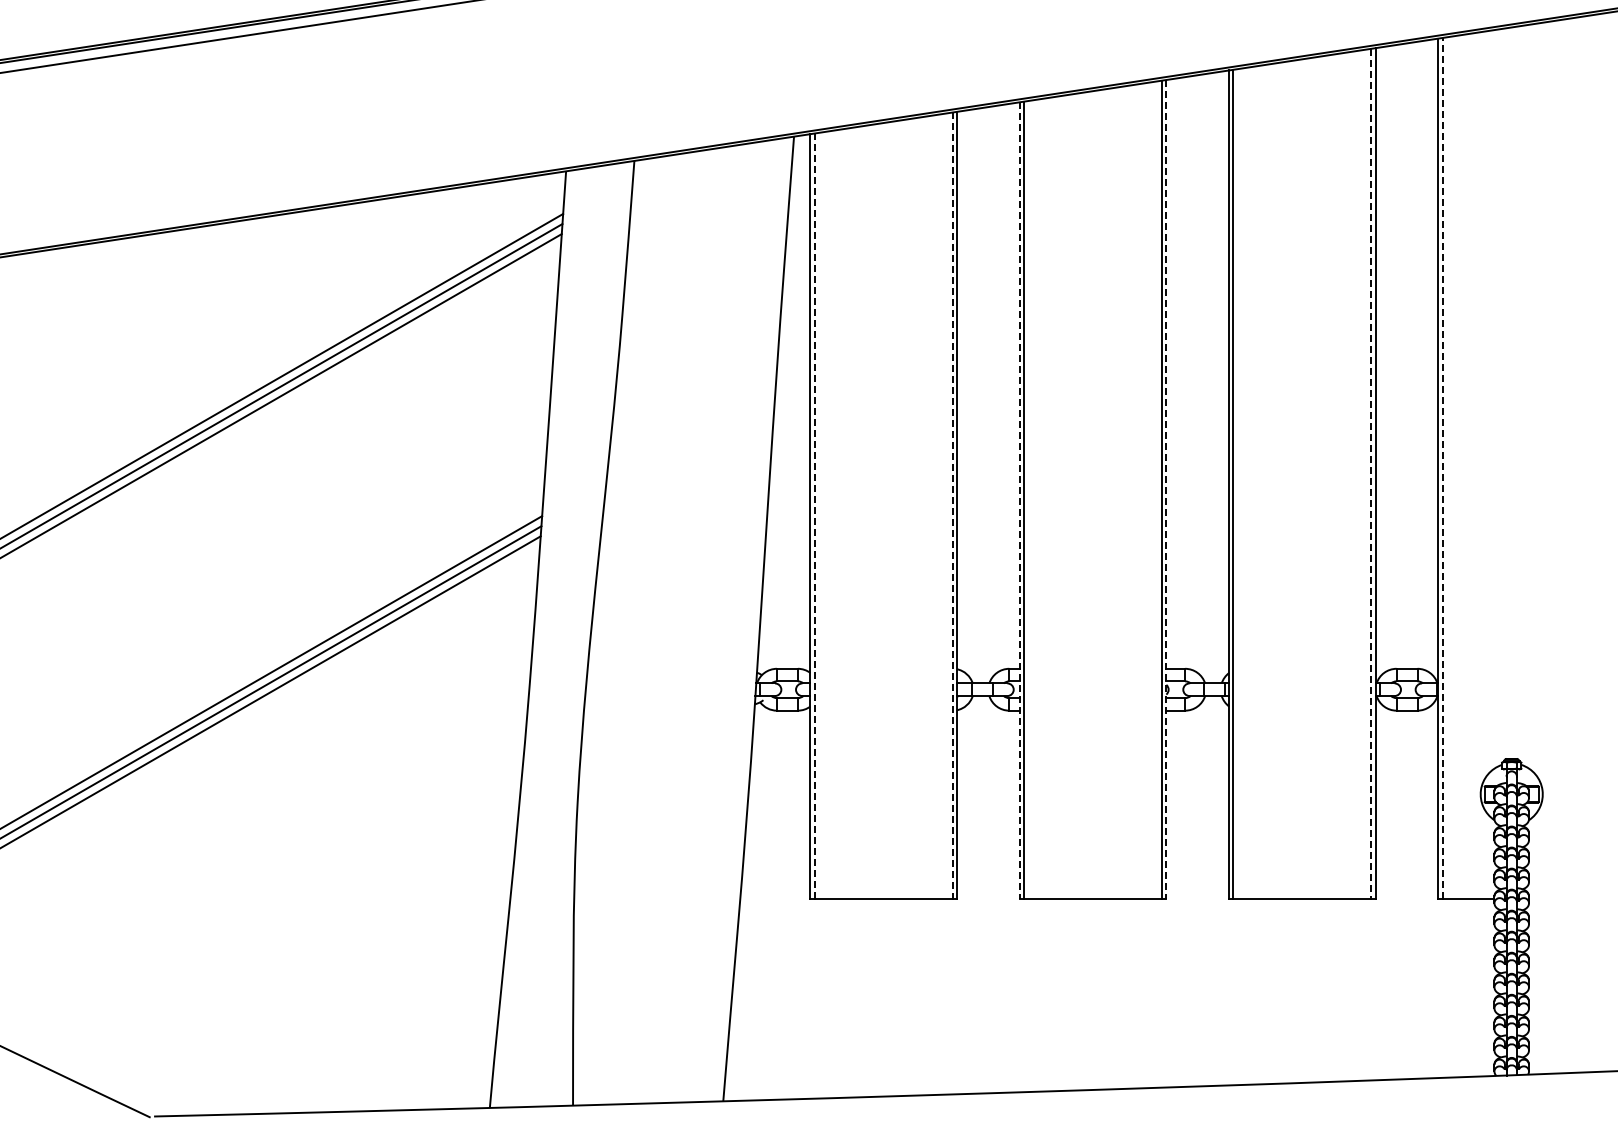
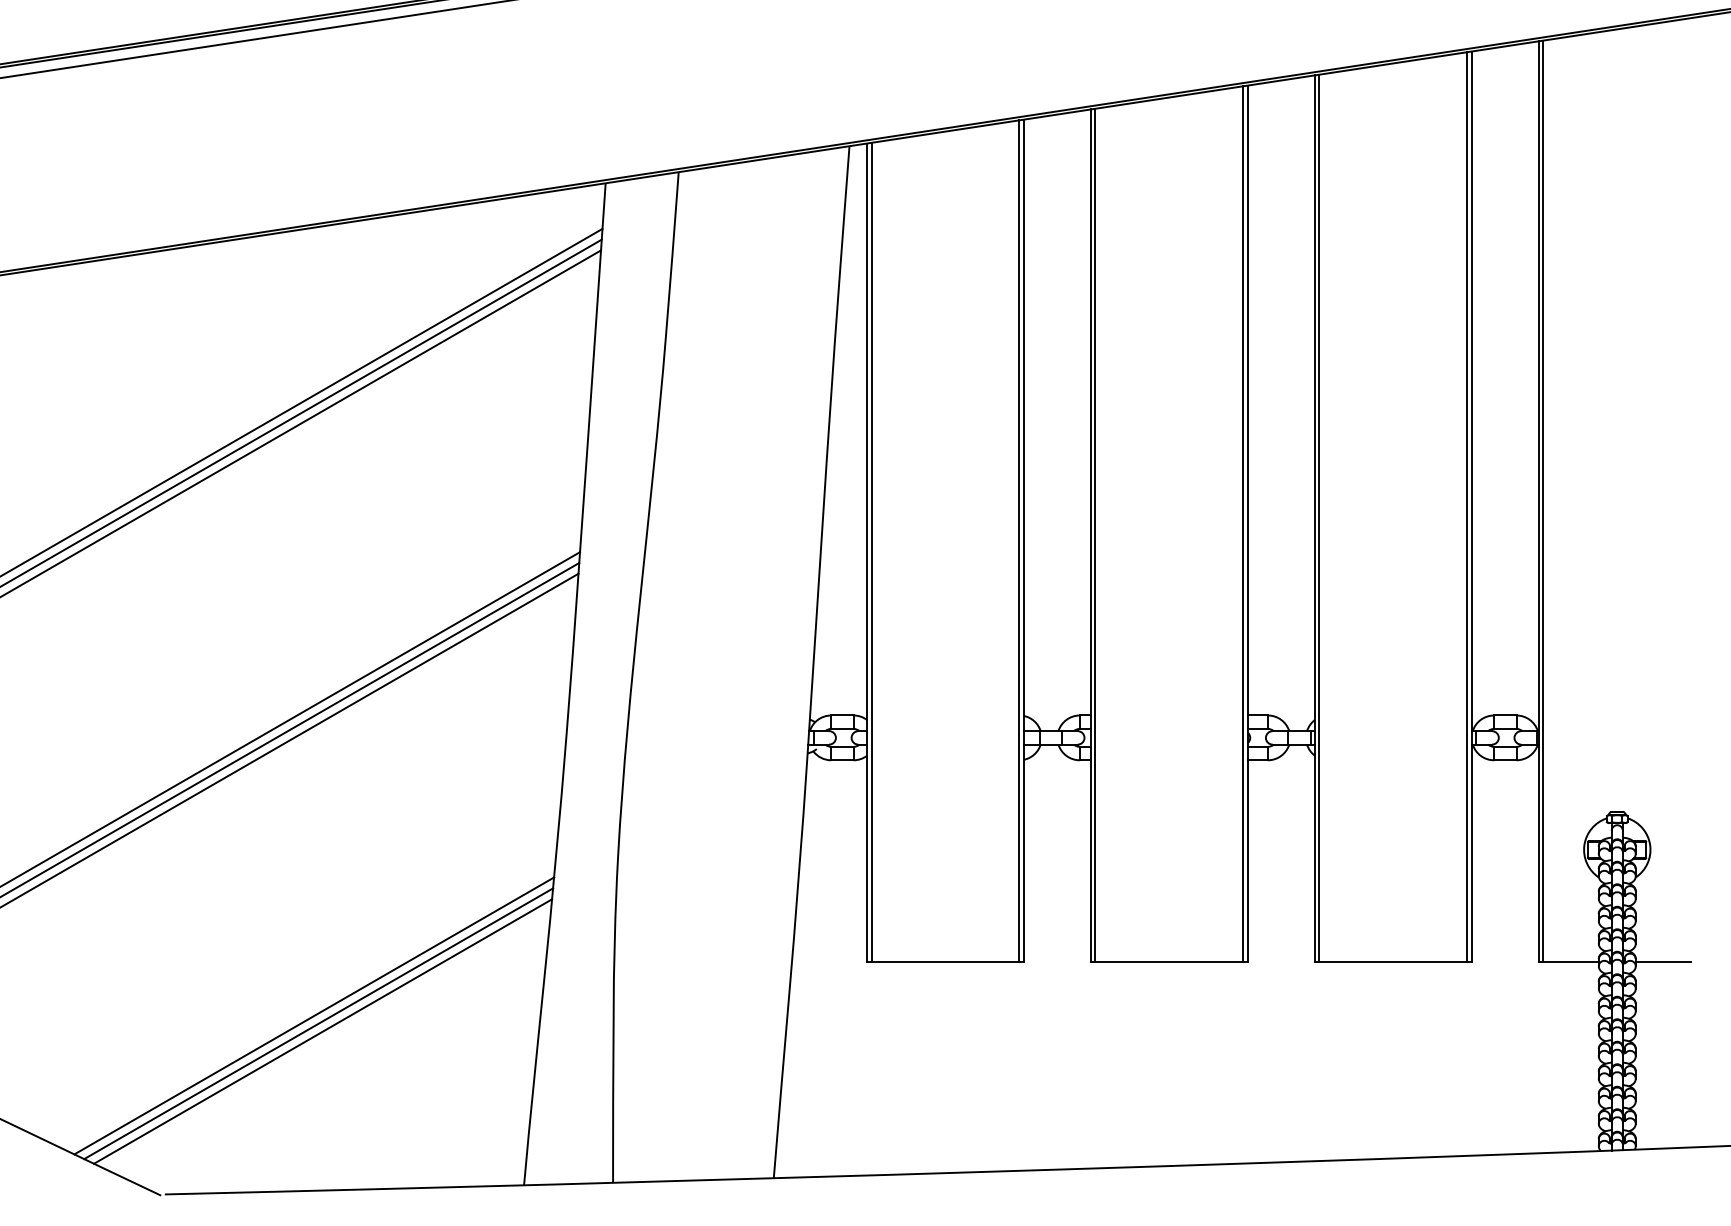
line: (1442, 468) -> (1543, 501), dashed -> solid
line: (1371, 474) -> (1467, 507), dashed -> solid
line: (1166, 489) -> (1247, 523), dashed -> solid
line: (1019, 501) -> (1090, 536), dashed -> solid
line: (952, 506) -> (1019, 541), dashed -> solid
line: (814, 516) -> (871, 552), dashed -> solid
line: (1554, 899) -> (1663, 962), added
line: (293, 949) -> (314, 1015), added
line: (297, 956) -> (318, 1023), added
line: (301, 963) -> (322, 1030), added

